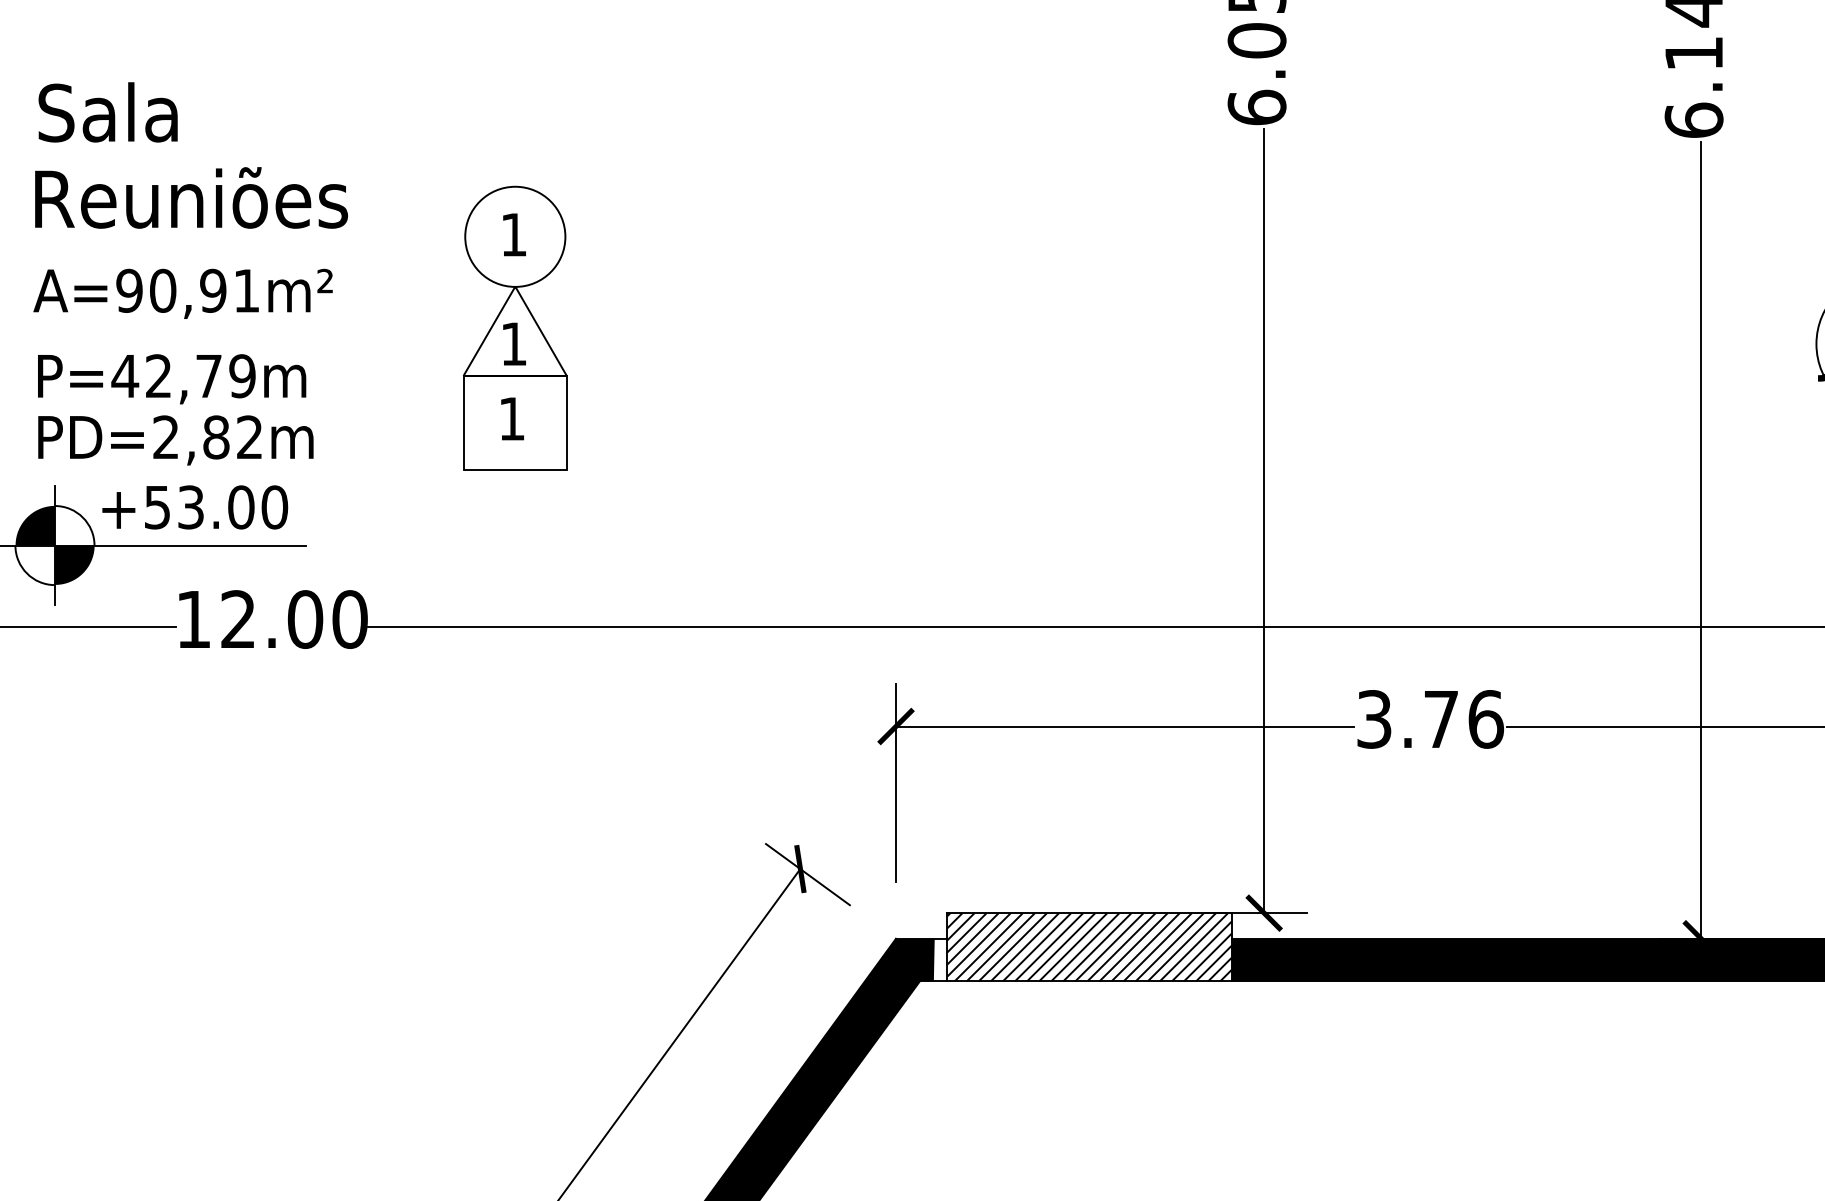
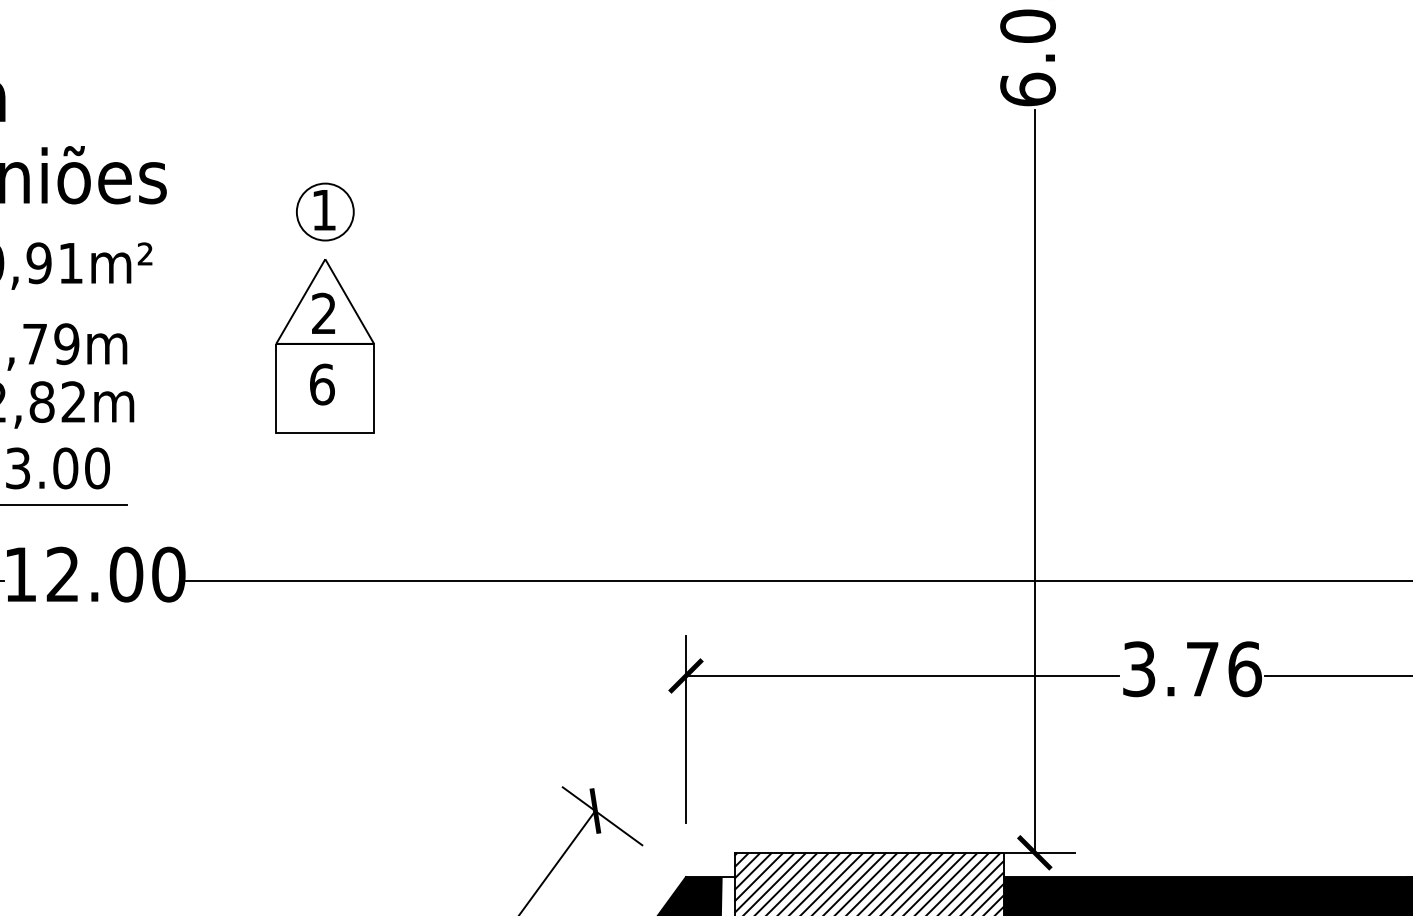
circle: (515, 236) -> (325, 211), size x0.6
text: (513, 343) -> (323, 313), 1 -> 2
text: (512, 418) -> (322, 384), 1 -> 6

